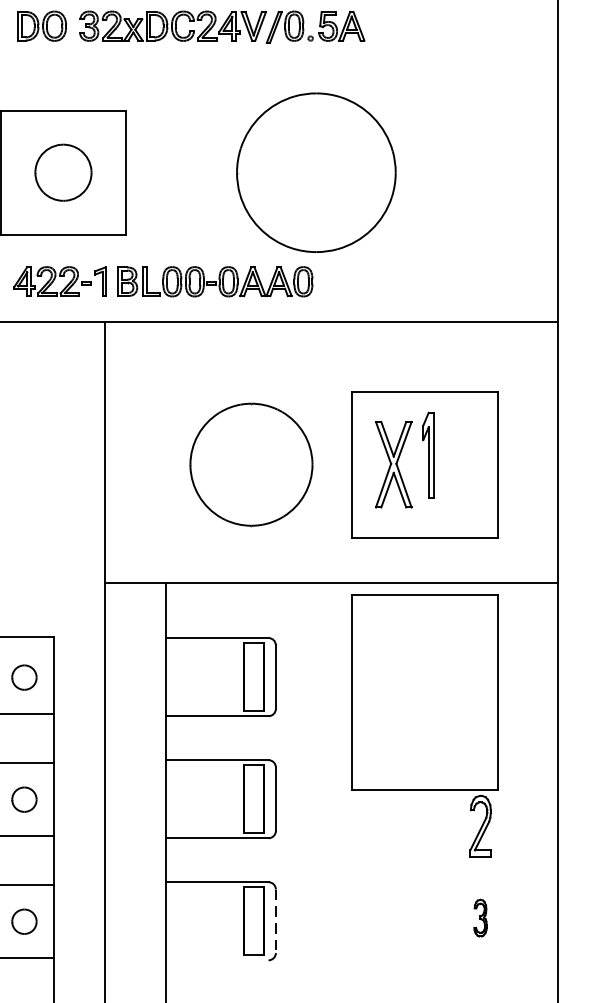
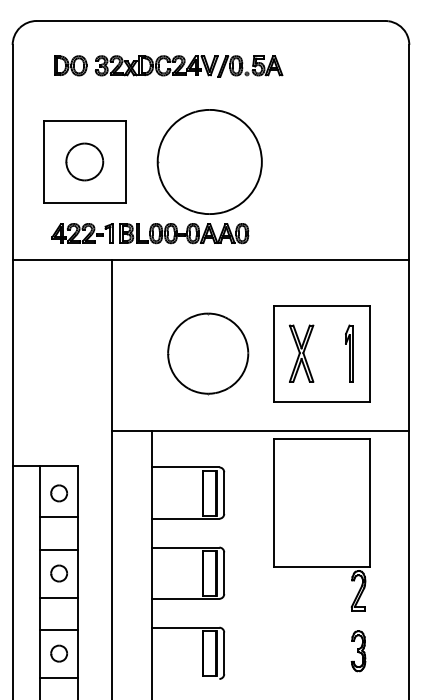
part: (315, 171) -> (209, 161), moved
part: (428, 455) -> (349, 353), moved
part: (480, 918) -> (358, 651), size x1.67
line: (276, 921) -> (224, 653), dashed -> solid

